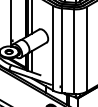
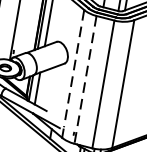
line: (53, 44) -> (74, 68), solid -> dashed
line: (61, 51) -> (84, 80), solid -> dashed

